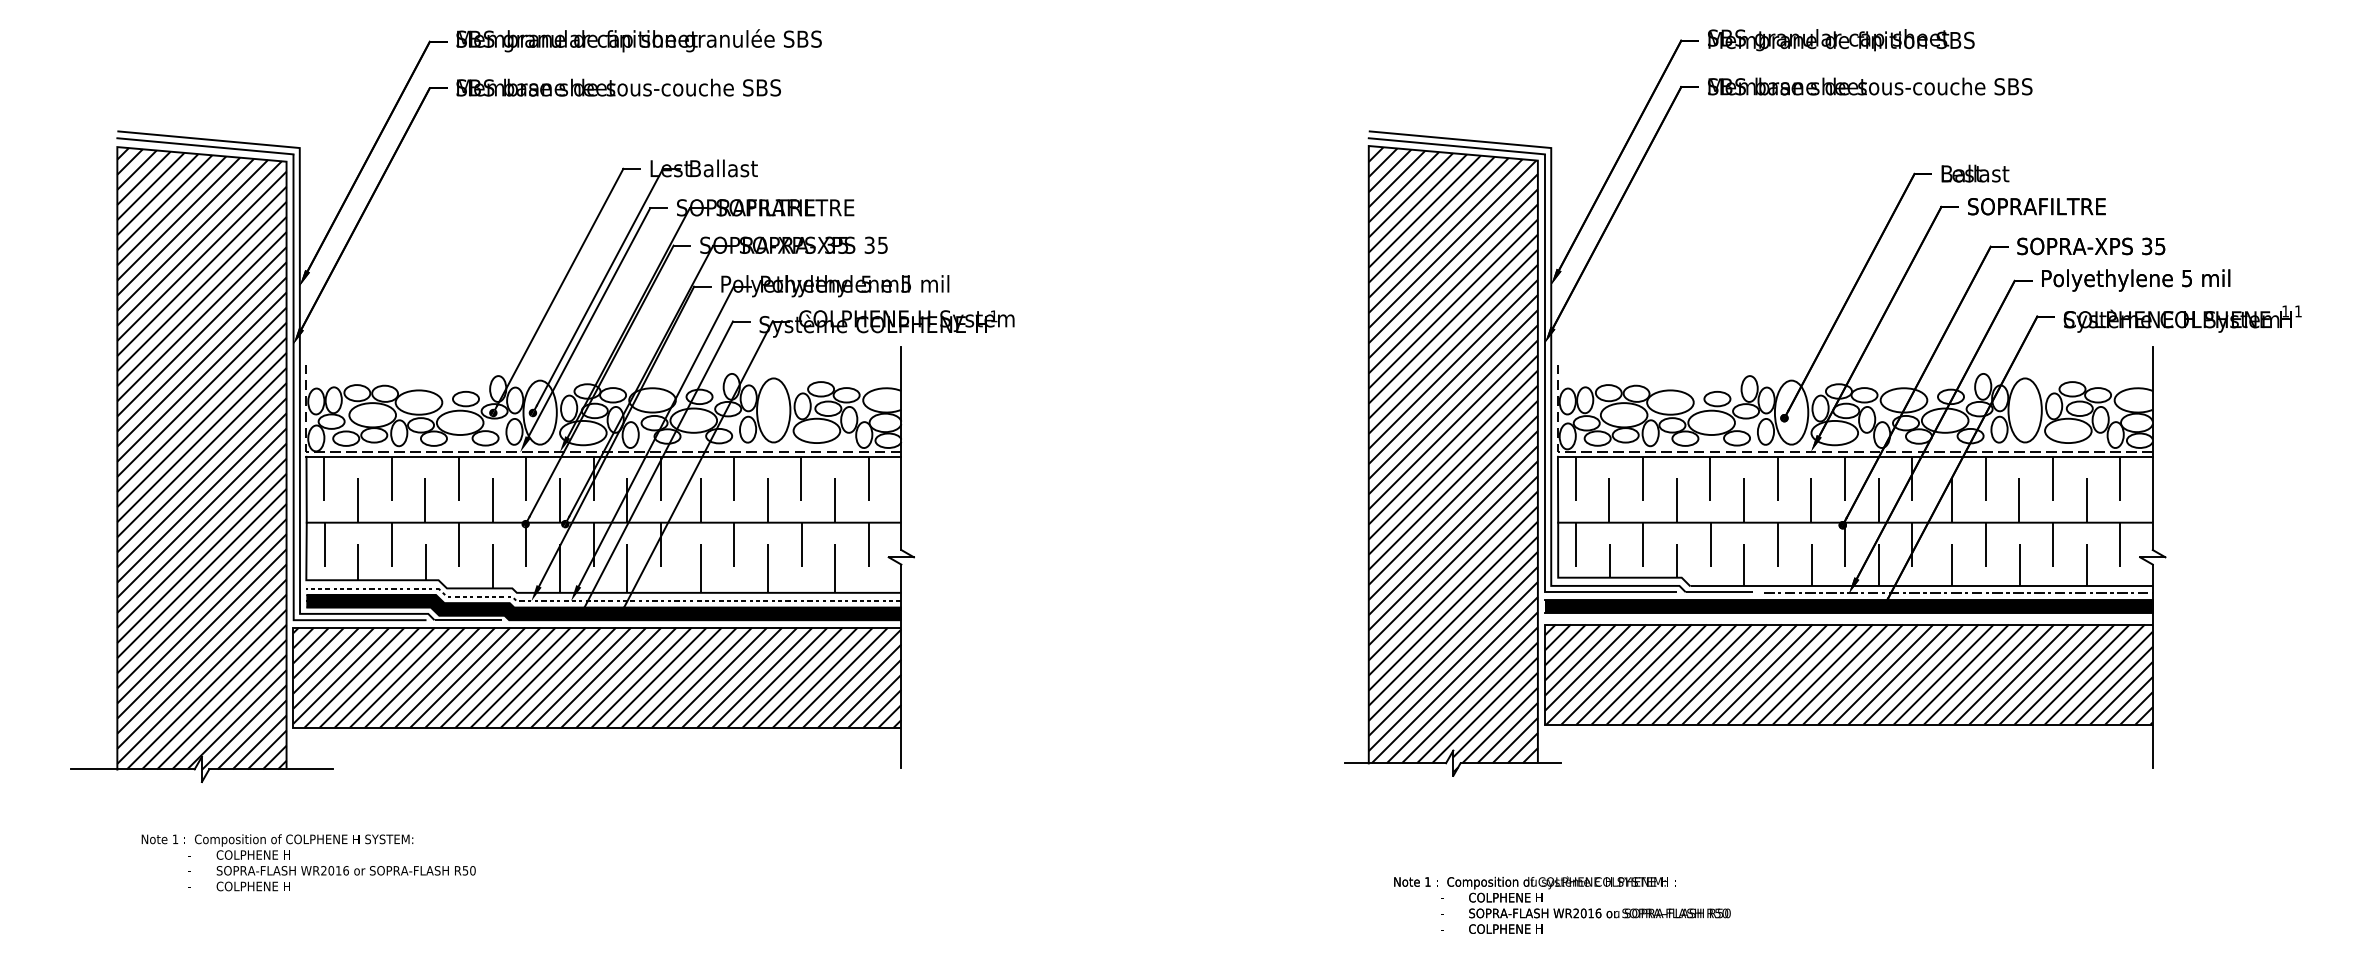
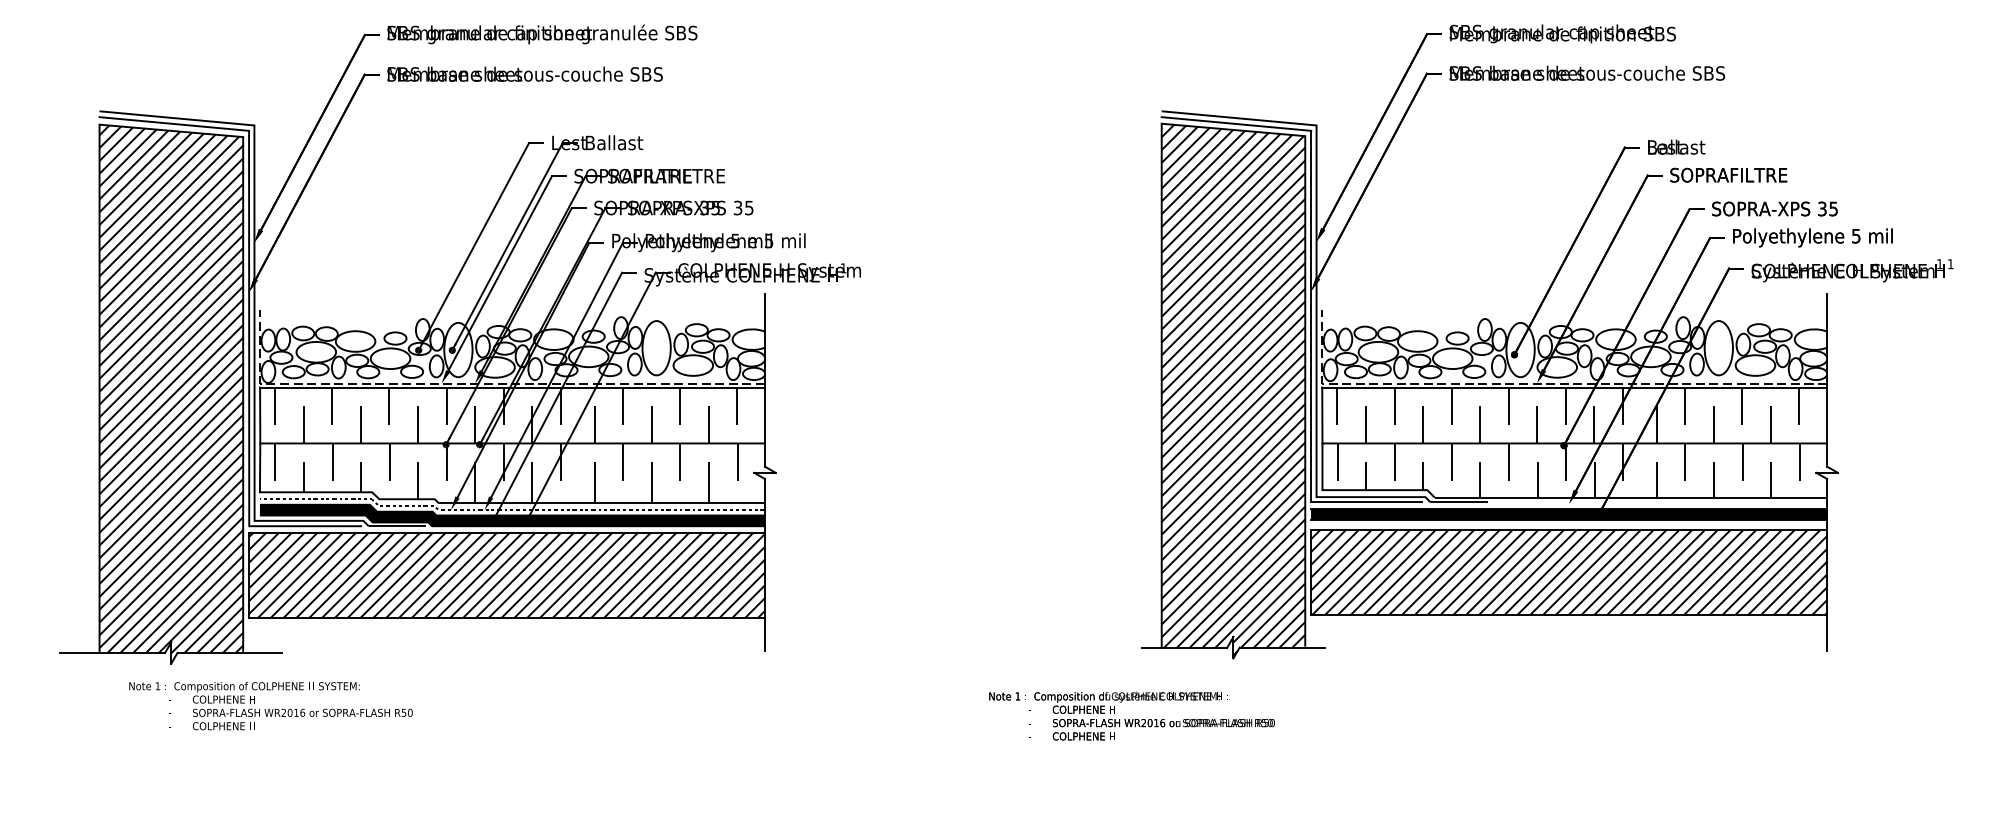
line: (1958, 593) -> (1662, 503), removed
text: (308, 863) -> (270, 706), moved
text: (1561, 904) -> (1131, 715), moved

